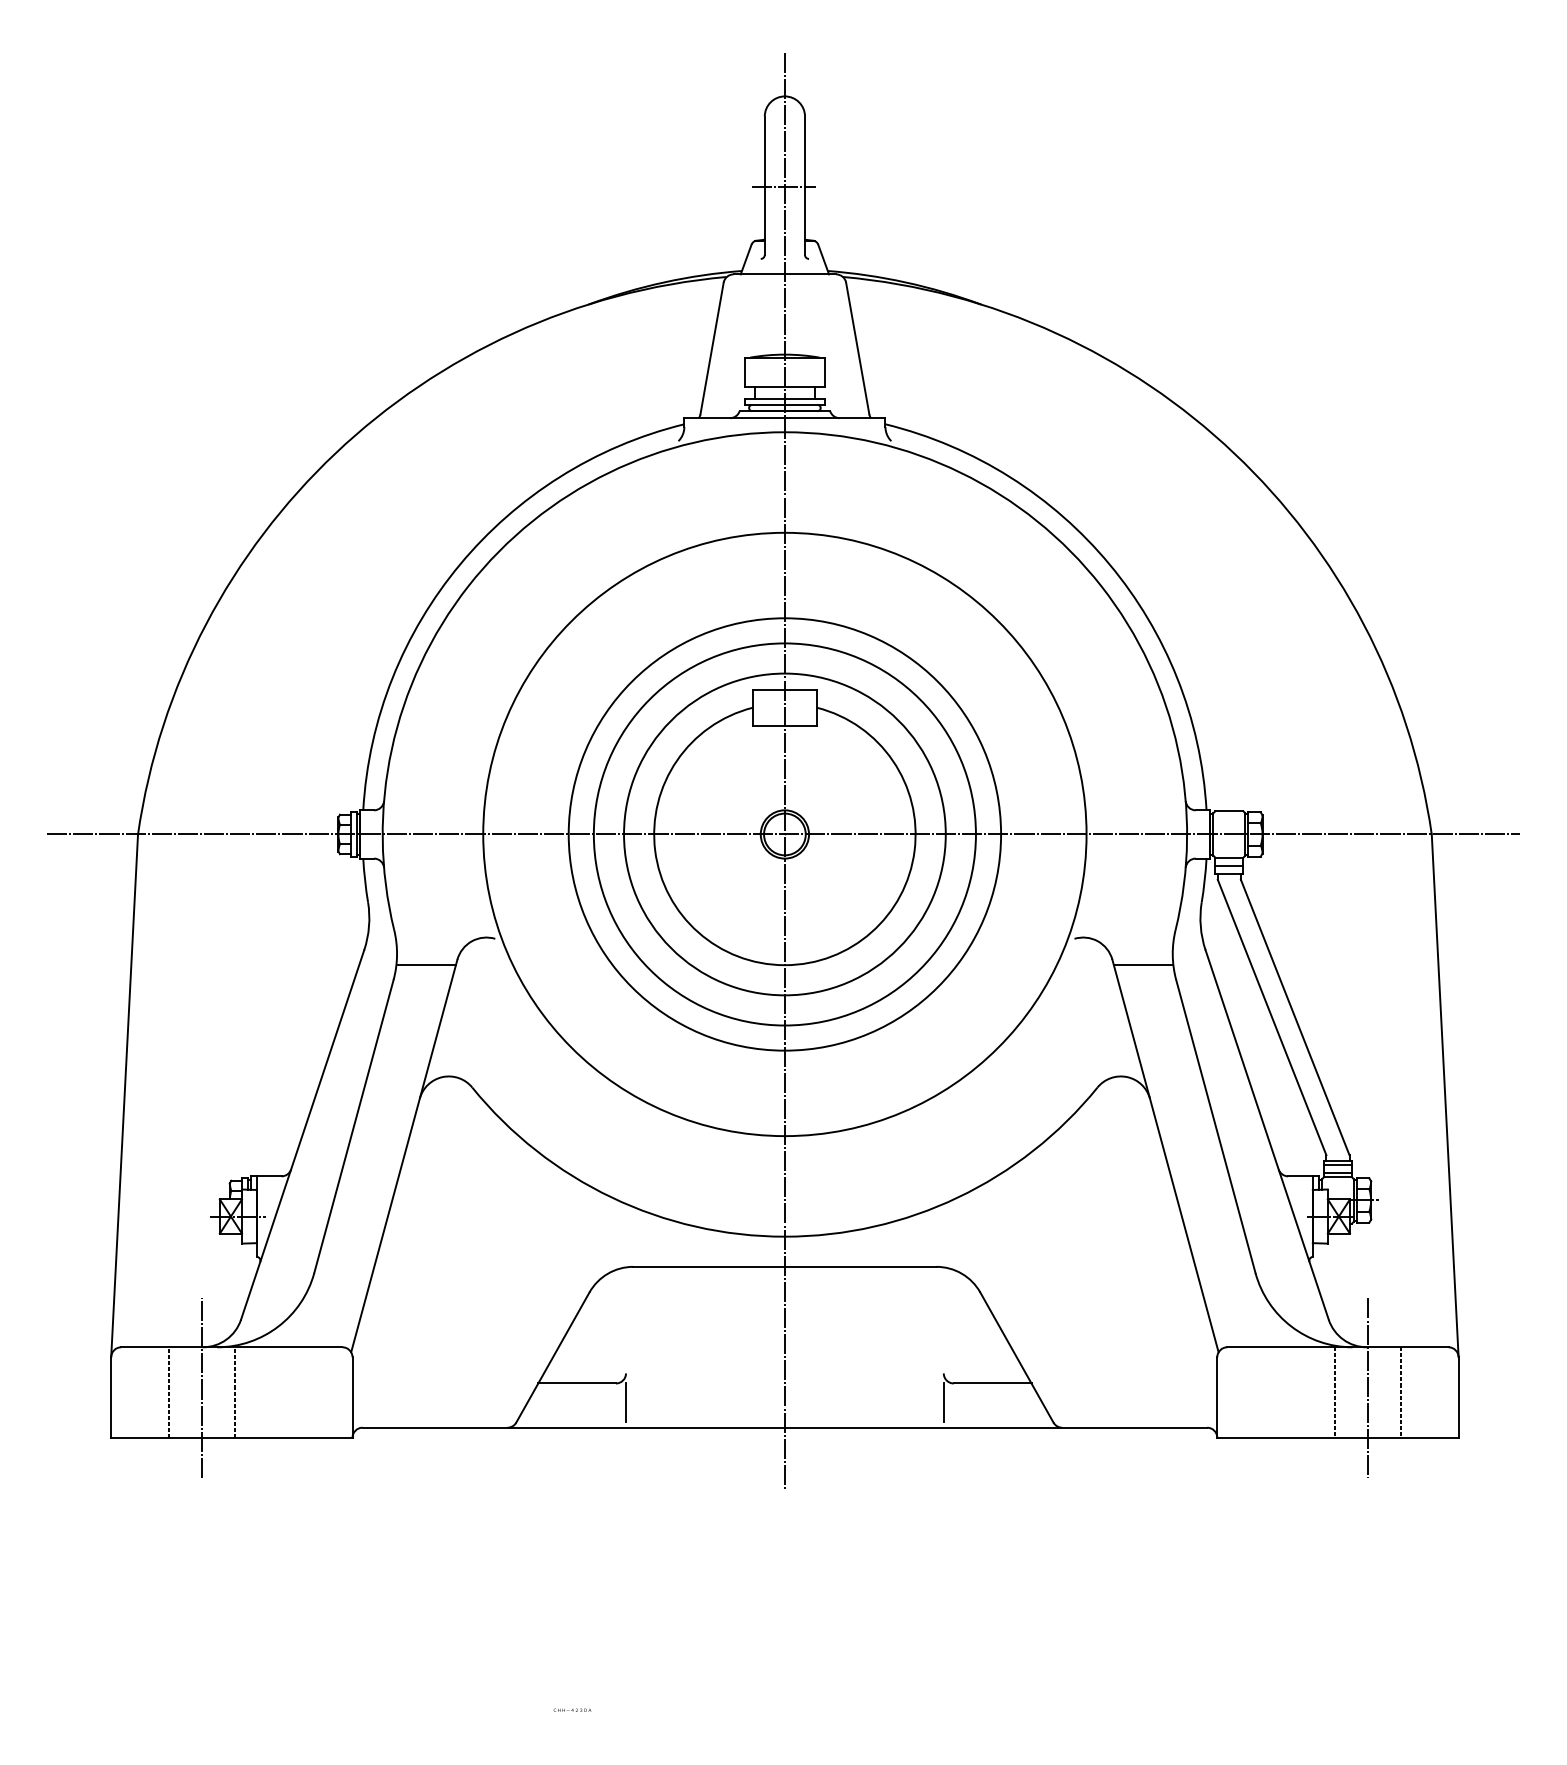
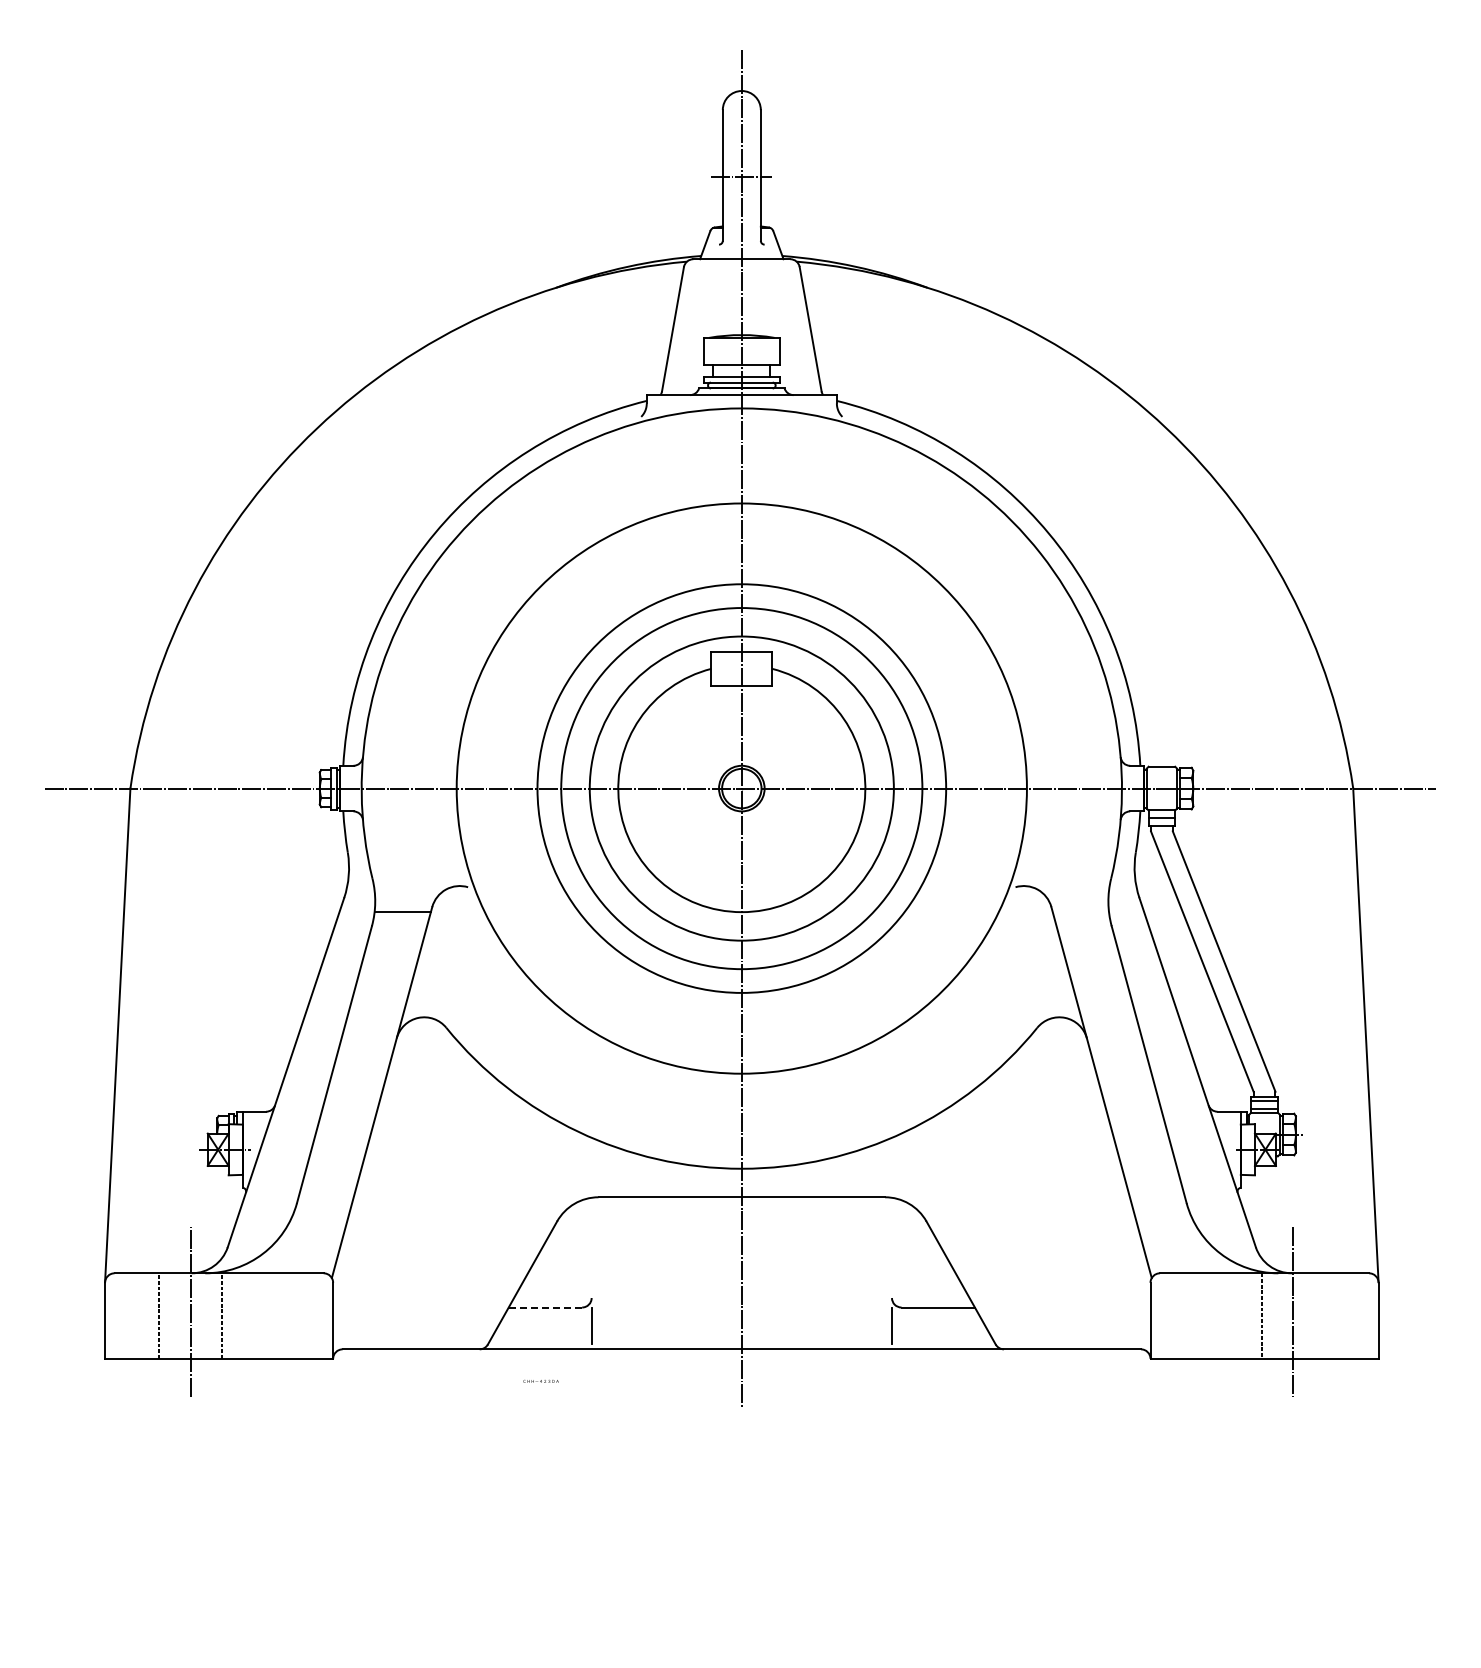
line: (1142, 965) -> (1079, 912), removed
line: (577, 1383) -> (545, 1307), solid -> dashed
line: (1401, 1391) -> (1324, 1315), removed
text: (571, 1709) -> (540, 1380), moved

